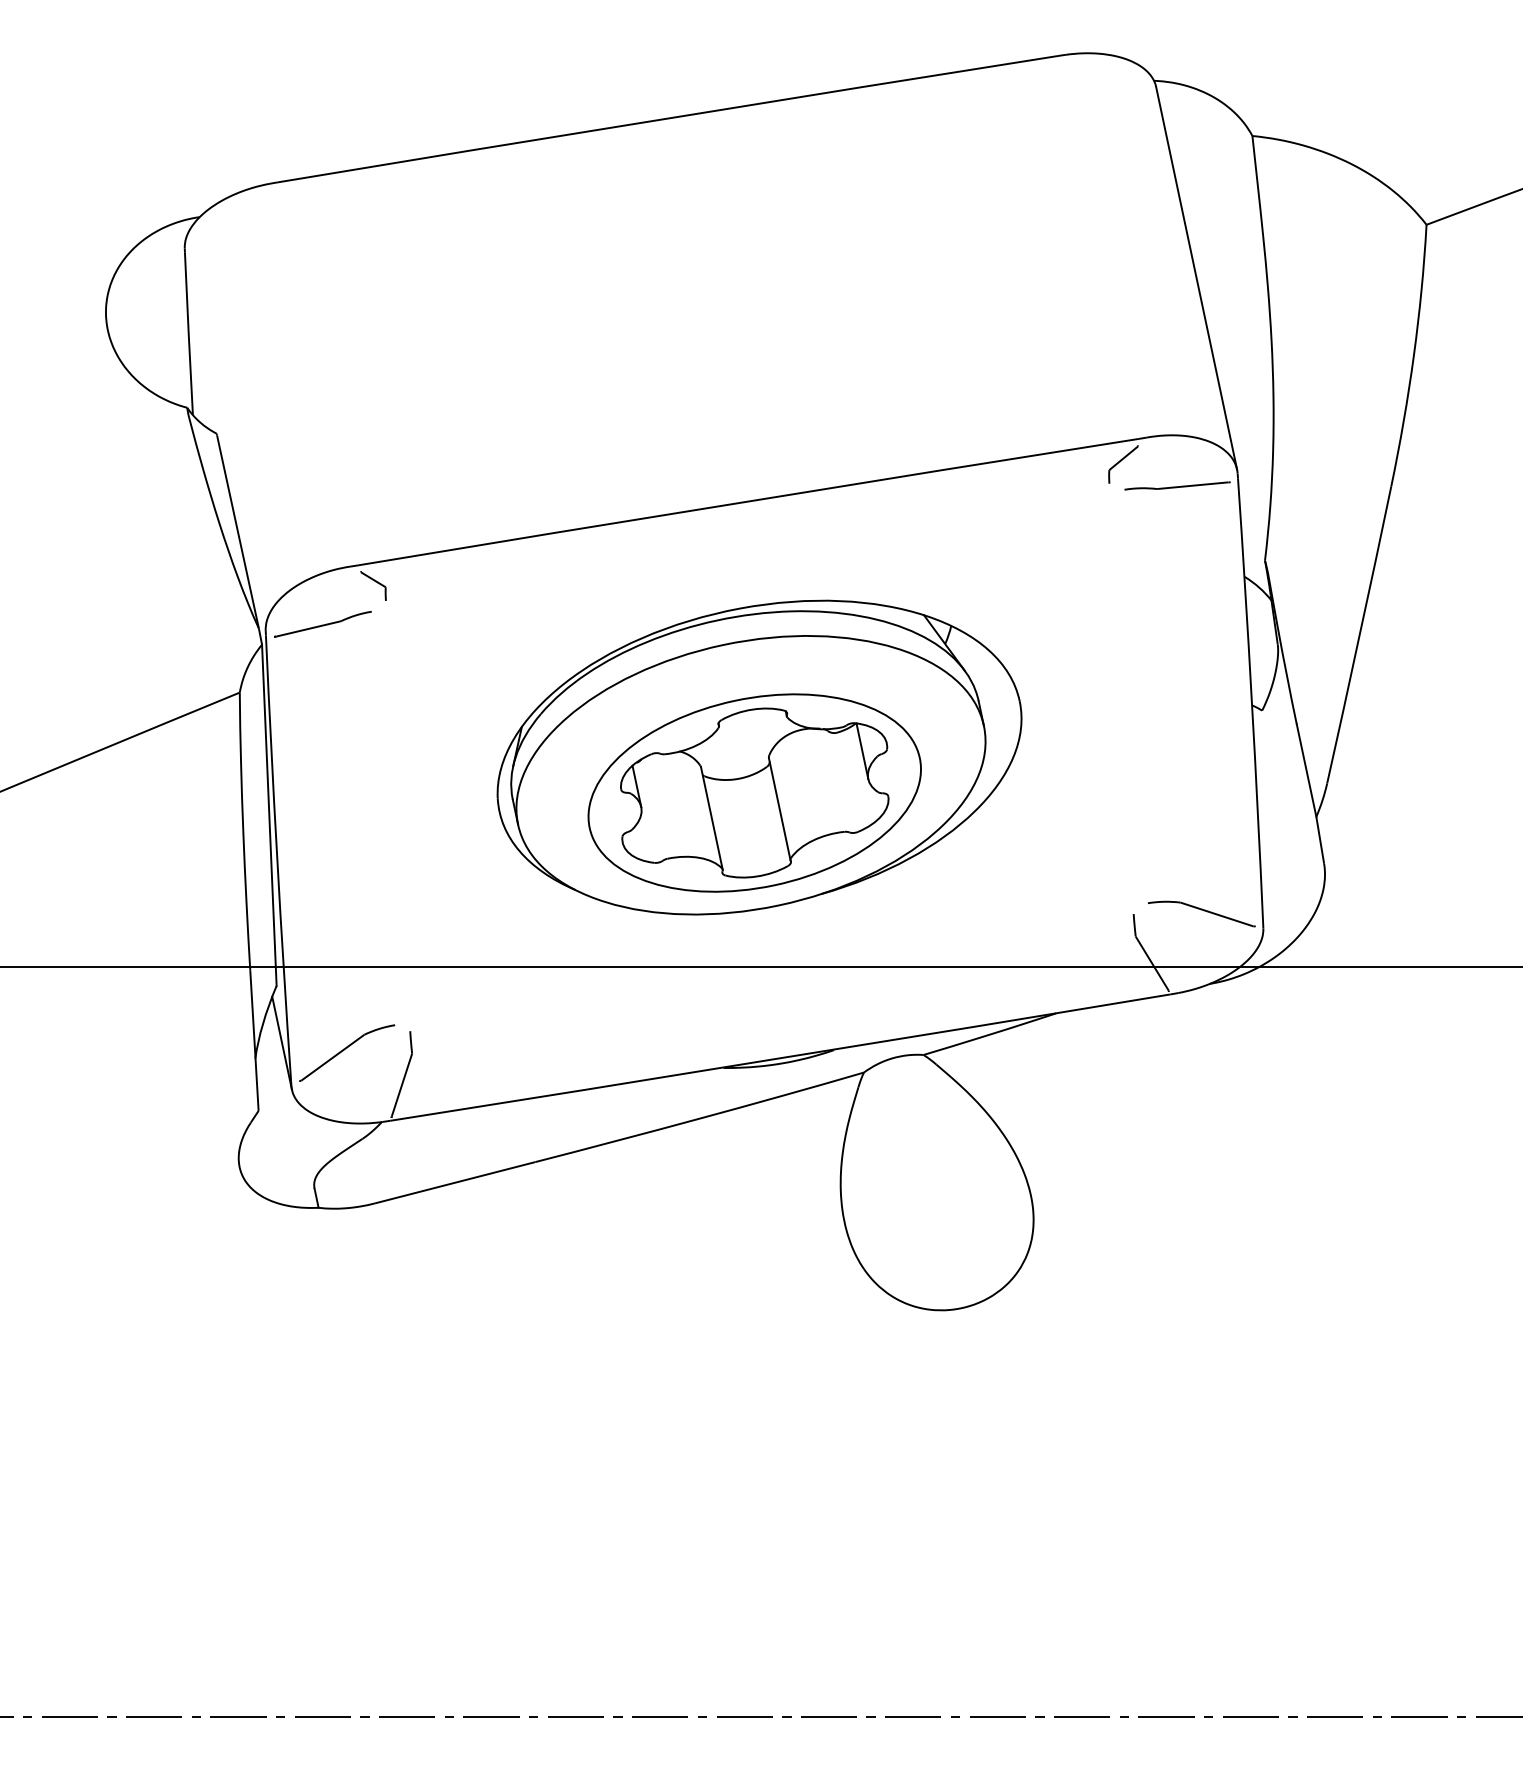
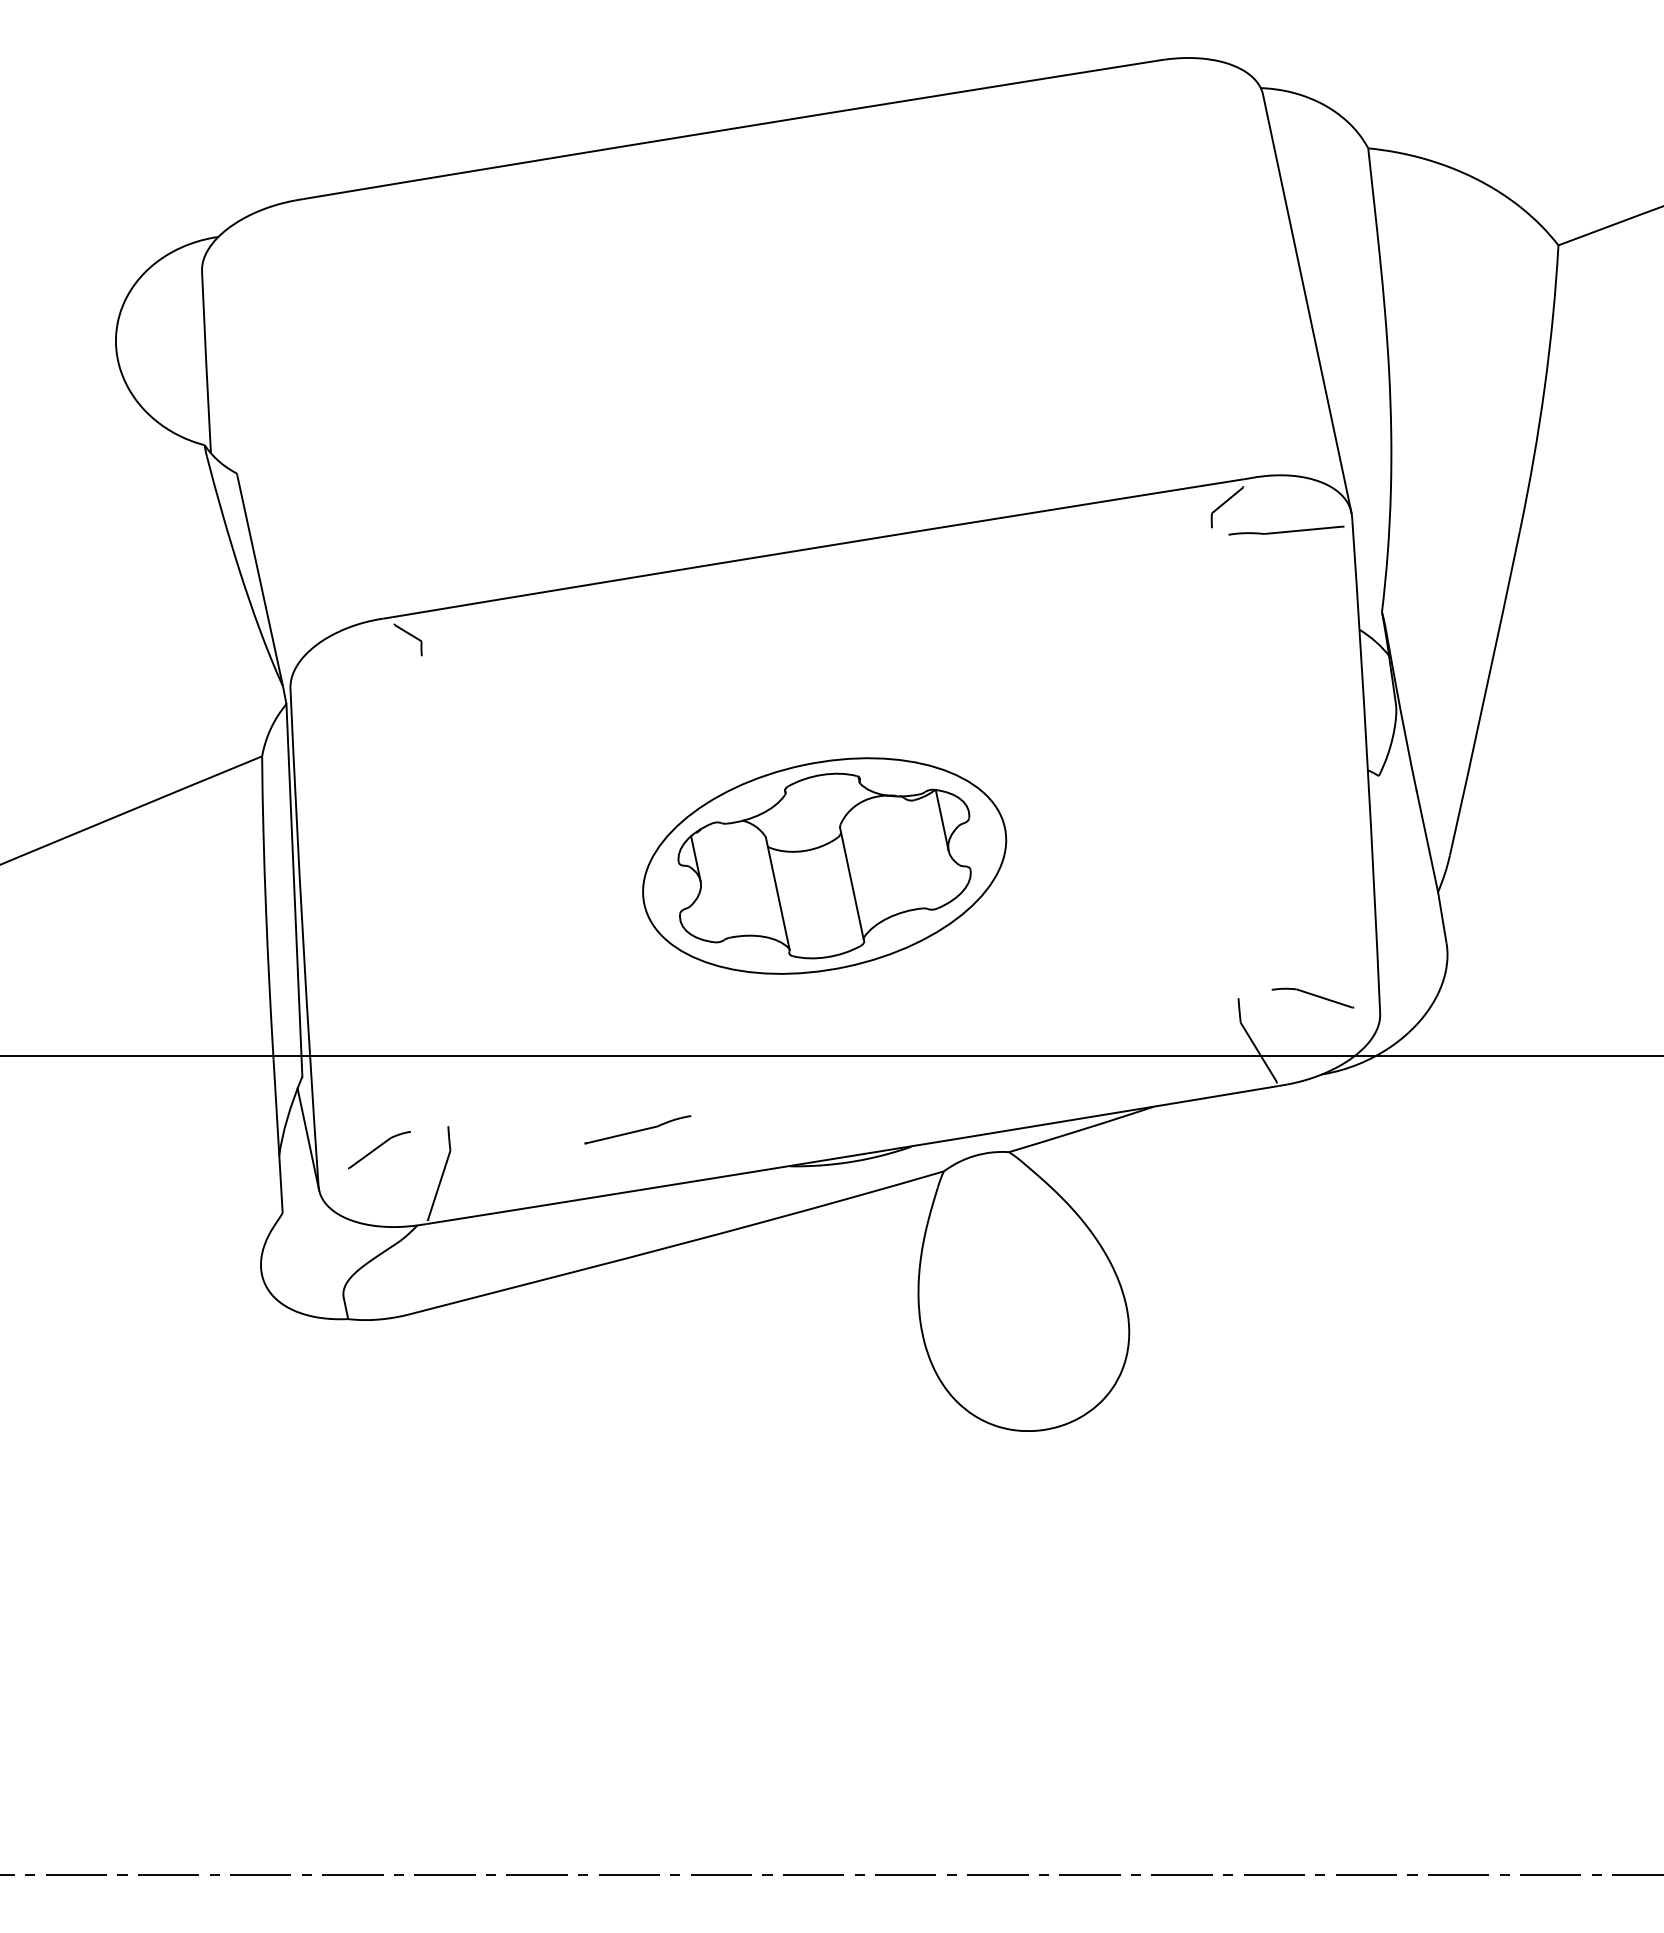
part: (322, 624) -> (637, 1129), moved
part: (759, 757) -> (829, 827), removed
part: (1201, 913) -> (1312, 997), size x0.7
part: (347, 1052) -> (379, 1149), size x0.6

